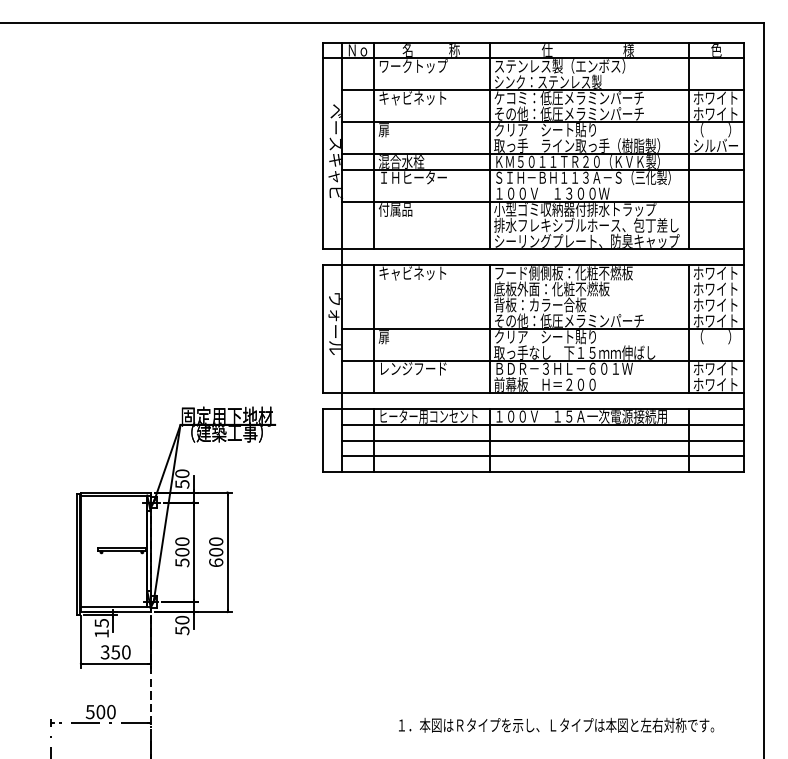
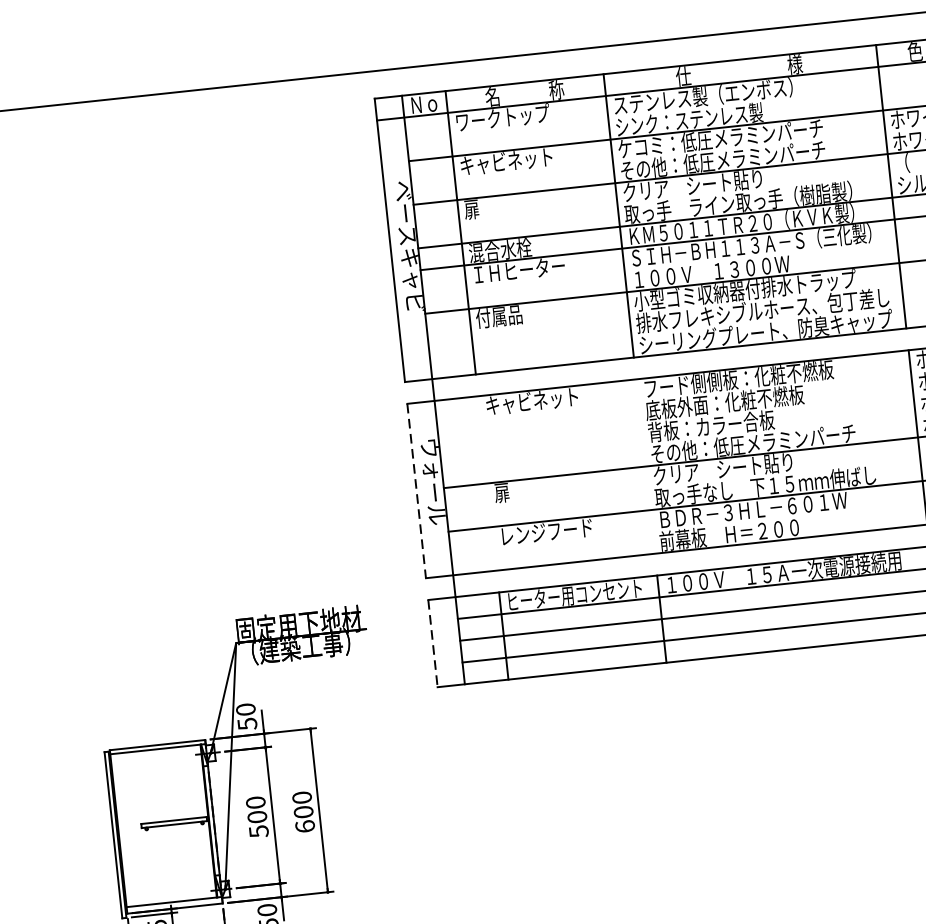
line: (374, 328) -> (487, 482), removed
line: (489, 328) -> (645, 465), removed
line: (322, 329) -> (416, 491), solid -> dashed
line: (322, 440) -> (432, 643), solid -> dashed

